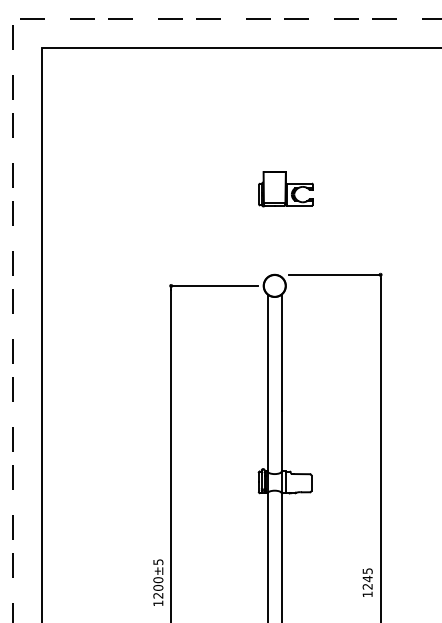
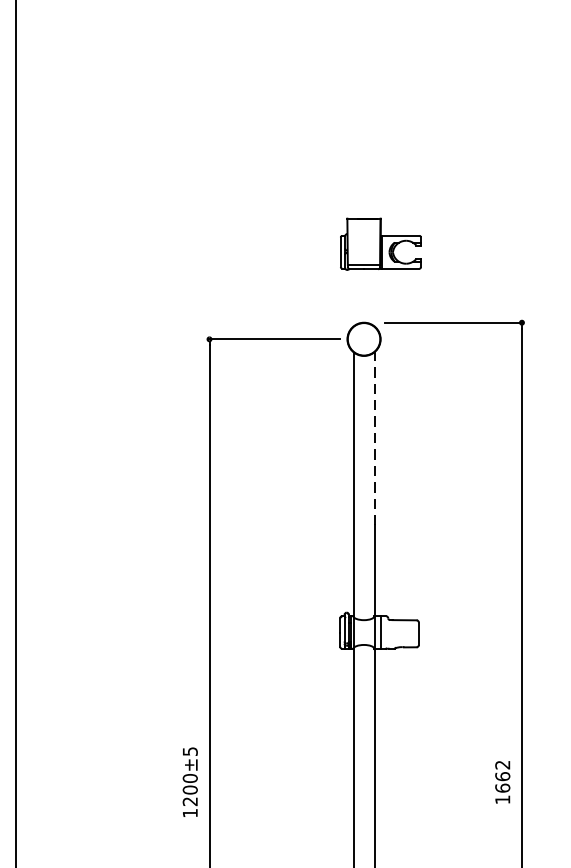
part: (285, 189) -> (380, 244), moved
line: (281, 352) -> (374, 438), solid -> dashed
text: (367, 578) -> (502, 775), 1245 -> 1662

